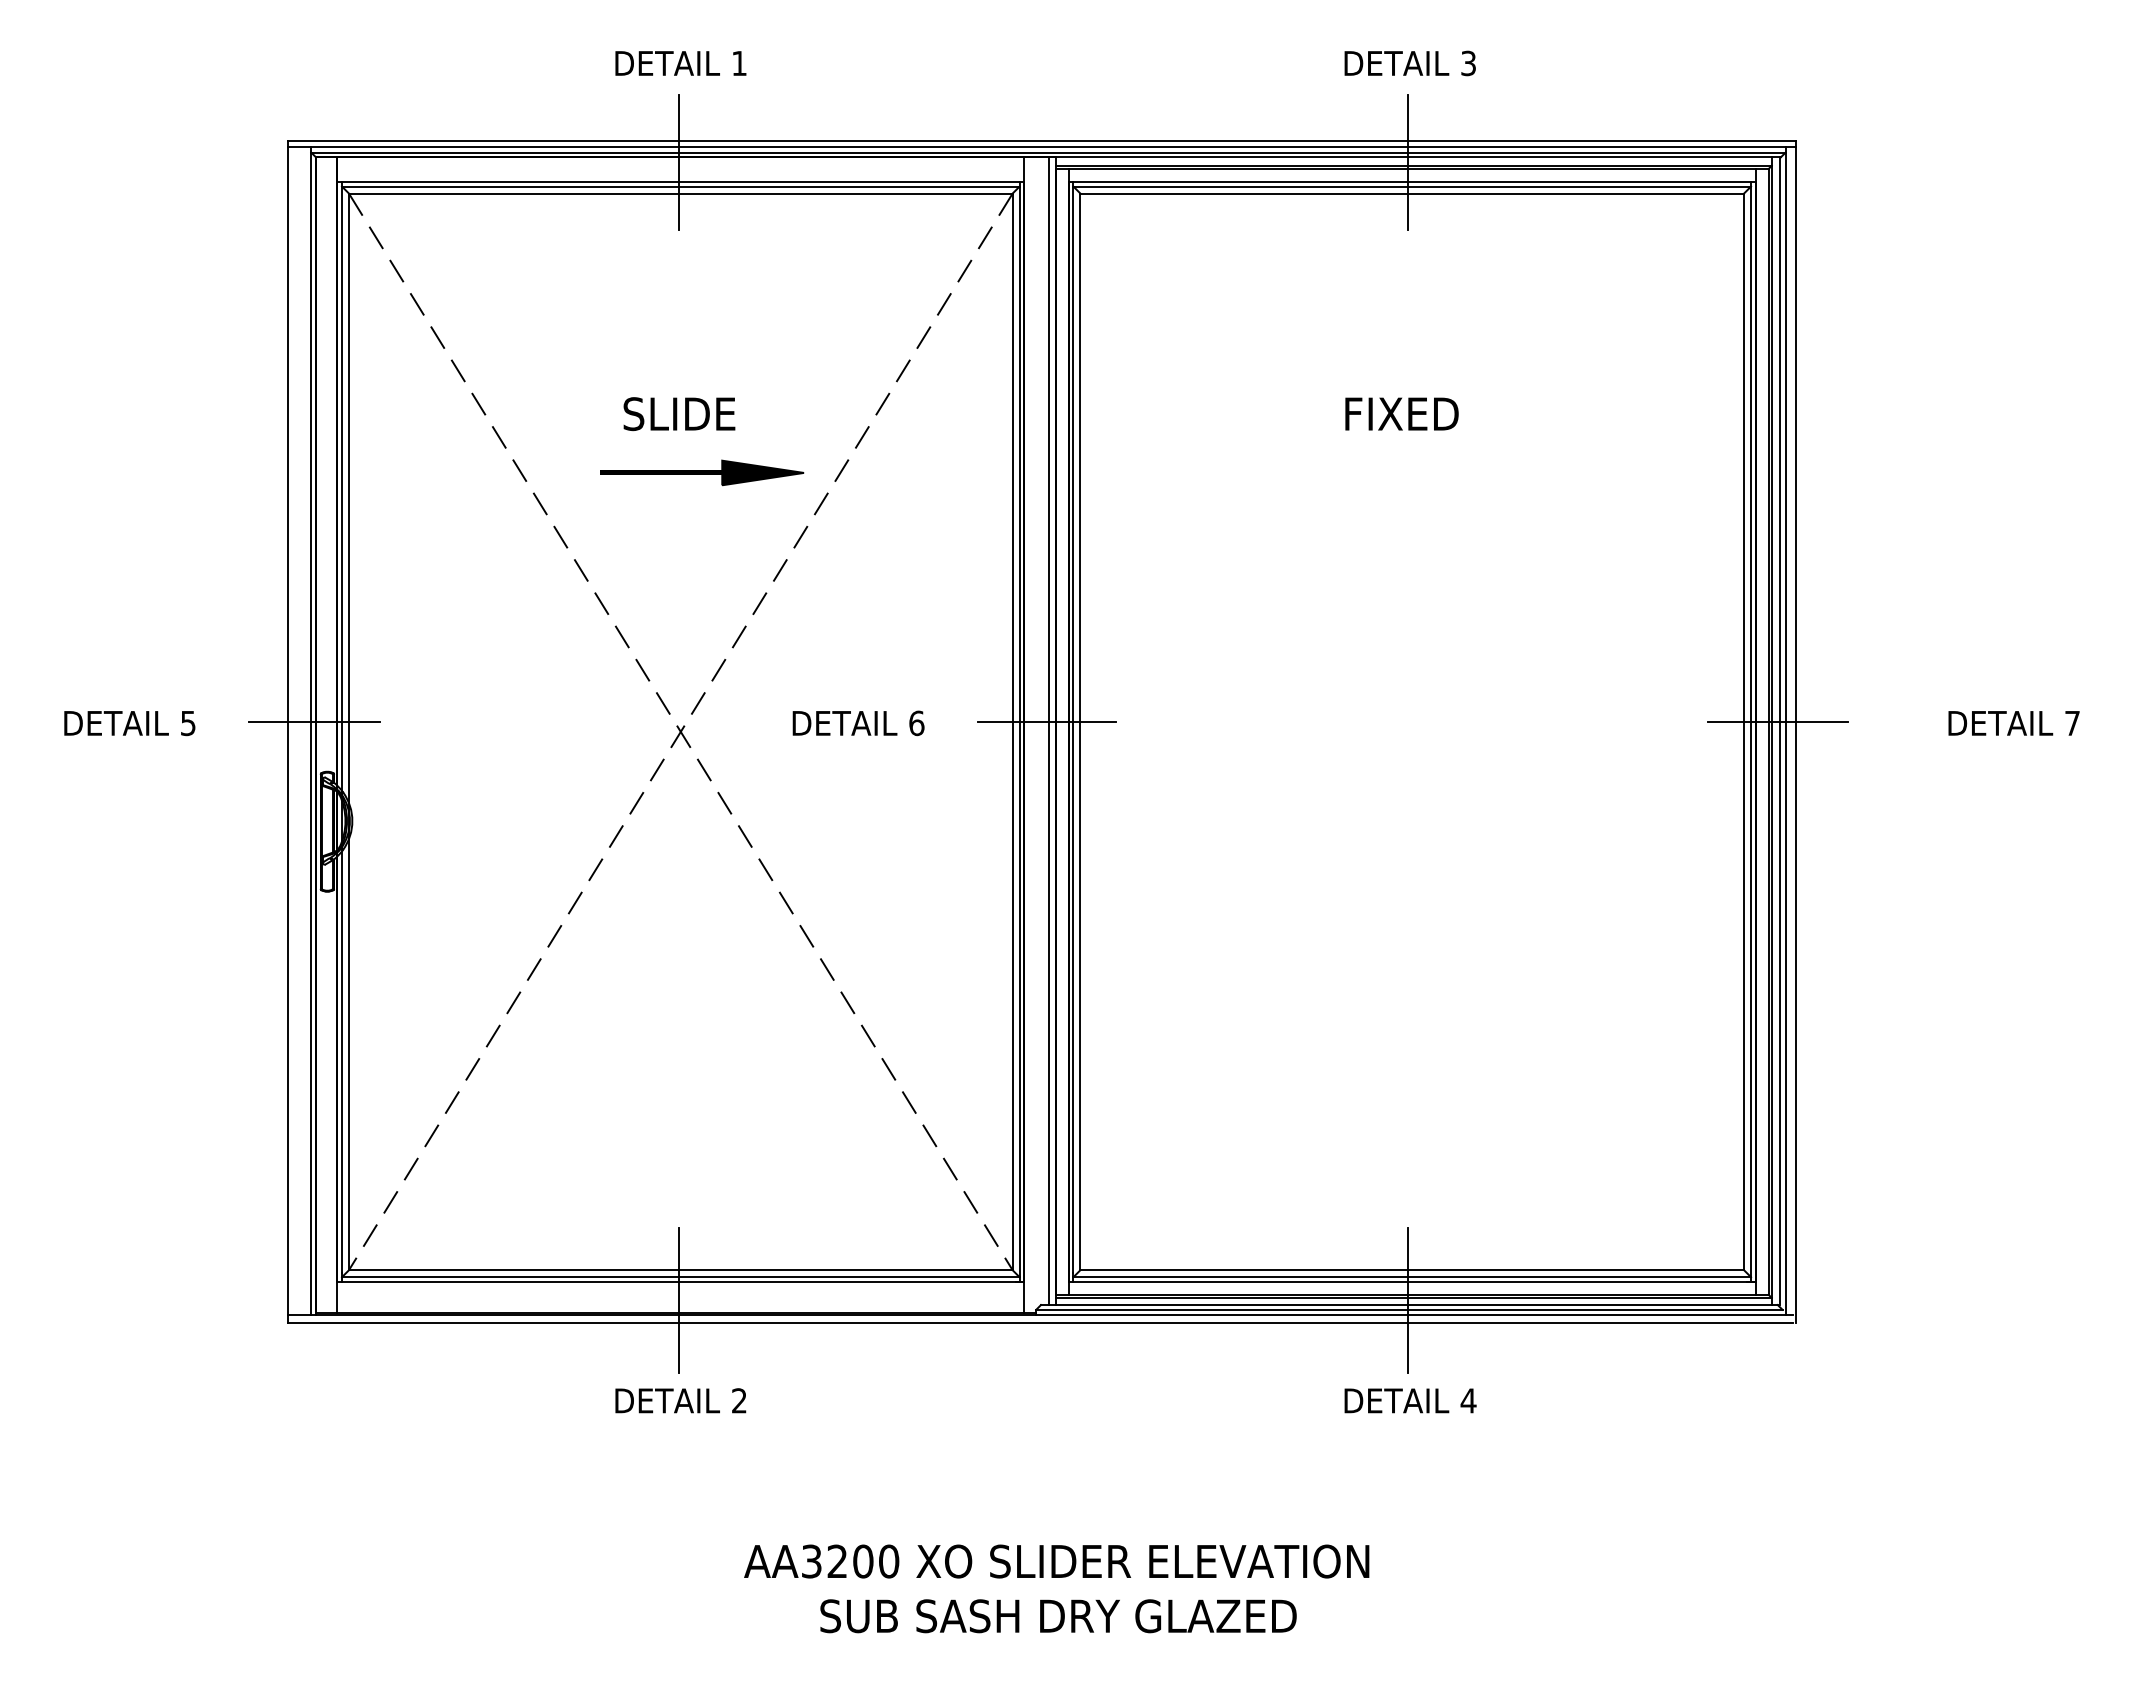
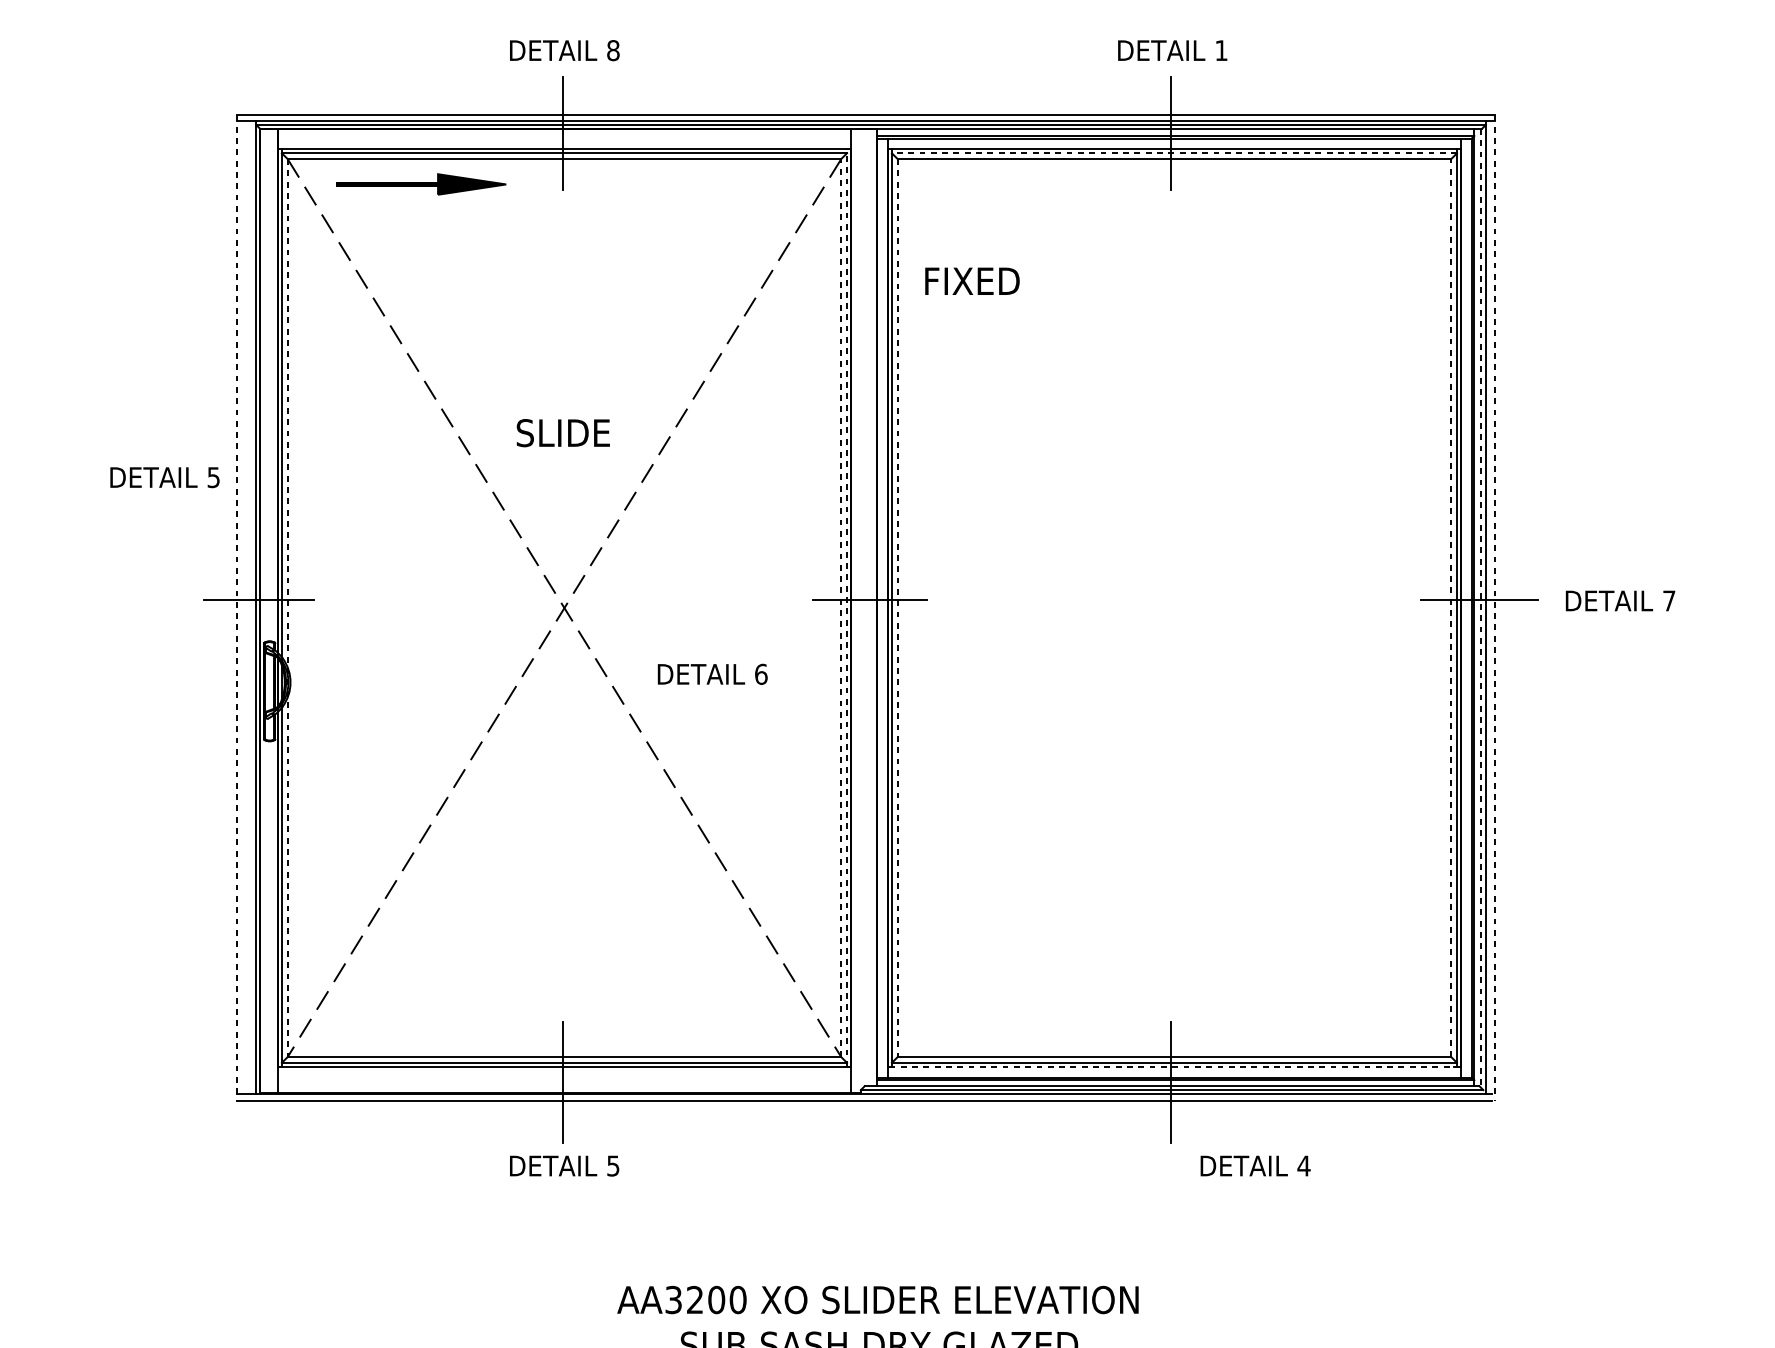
text: (739, 63) -> (613, 50), 1 -> 8
text: (1468, 63) -> (1221, 50), 3 -> 1
line: (1412, 186) -> (1174, 153), solid -> dashed
text: (1401, 413) -> (972, 280), moved
text: (679, 414) -> (563, 433), moved
part: (702, 472) -> (421, 184), moved
text: (129, 723) -> (164, 477), moved
text: (858, 723) -> (712, 674), moved
text: (2013, 723) -> (1620, 601), moved
line: (288, 731) -> (237, 607), solid -> dashed
line: (1012, 731) -> (841, 607), solid -> dashed
line: (1019, 731) -> (846, 607), solid -> dashed
line: (1048, 731) -> (871, 607), removed
line: (1744, 731) -> (1451, 607), solid -> dashed
line: (1780, 731) -> (1481, 607), solid -> dashed
line: (1796, 731) -> (1494, 607), solid -> dashed
line: (348, 732) -> (287, 608), solid -> dashed
line: (1080, 732) -> (897, 608), solid -> dashed
line: (1411, 1281) -> (1173, 1066), solid -> dashed
text: (739, 1400) -> (613, 1165), 2 -> 5
text: (1410, 1400) -> (1255, 1165), moved

